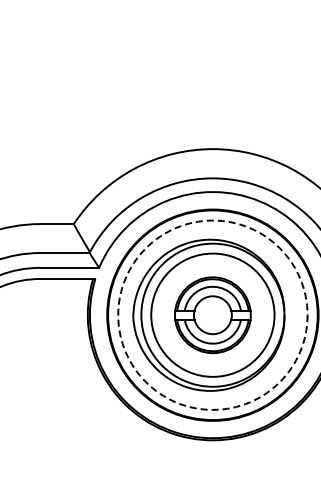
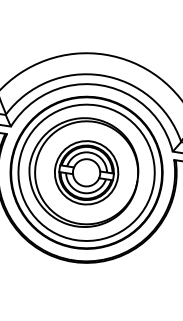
circle: (212, 314) -> (86, 172), dashed -> solid
circle: (212, 315) -> (86, 172), size x0.71

